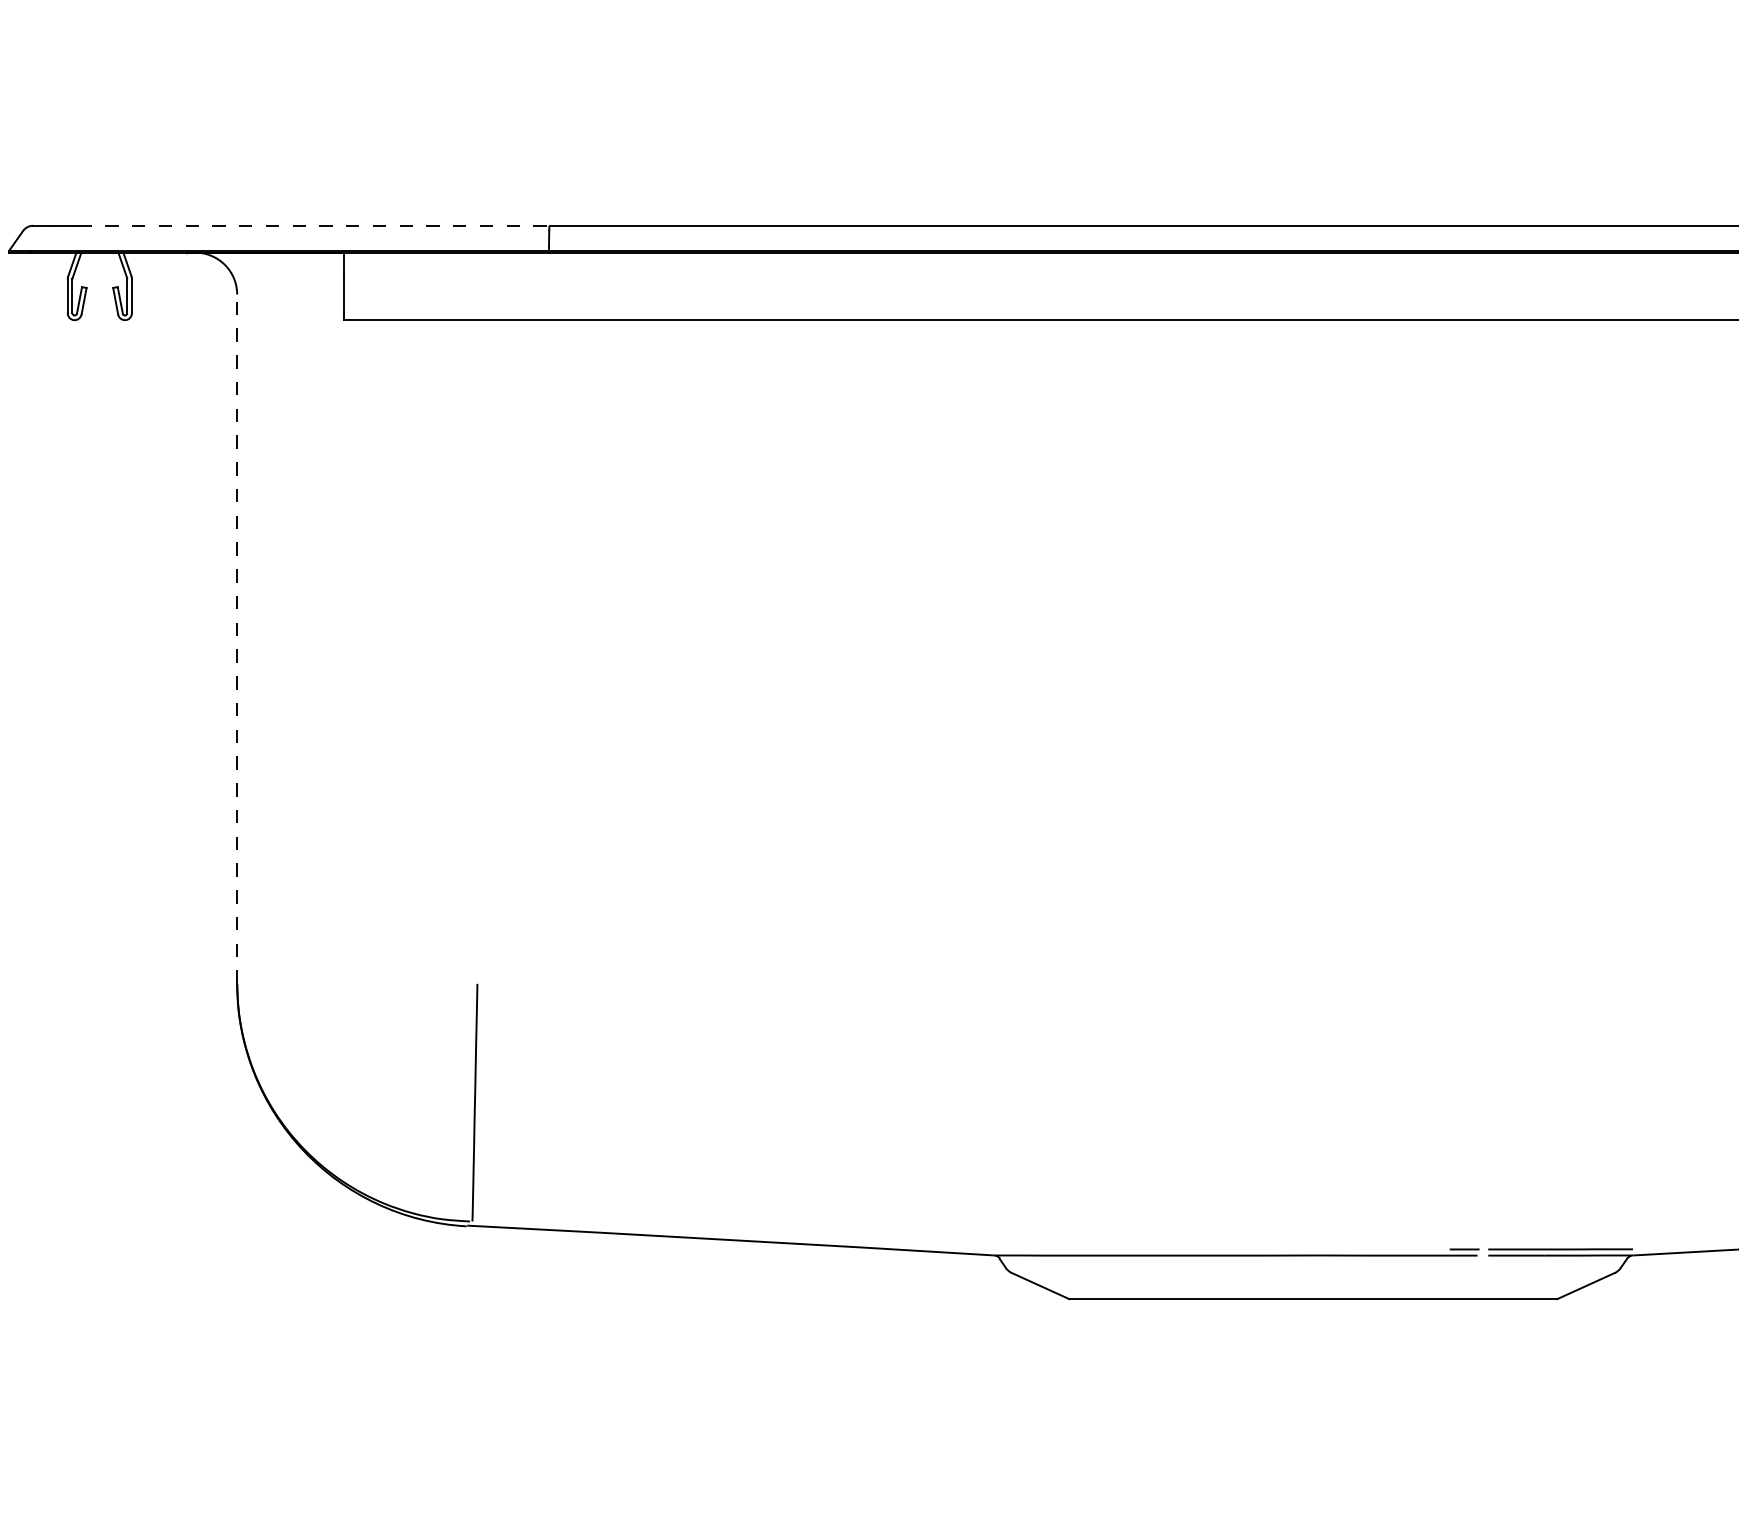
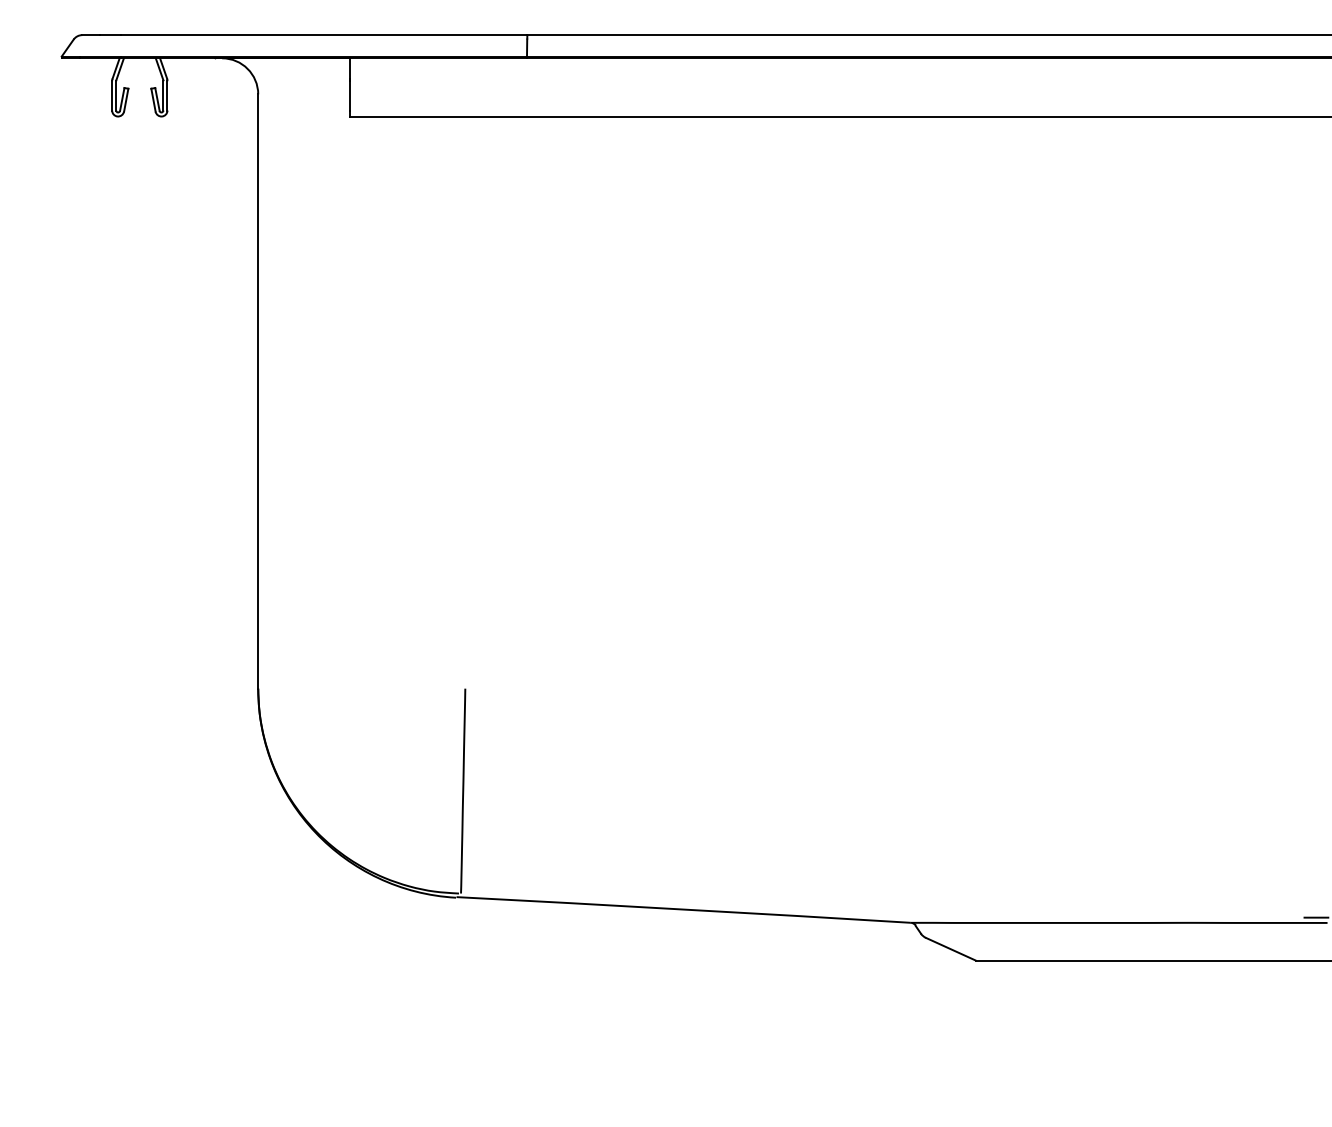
line: (314, 225) -> (324, 34), dashed -> solid
line: (237, 639) -> (258, 391), dashed -> solid

